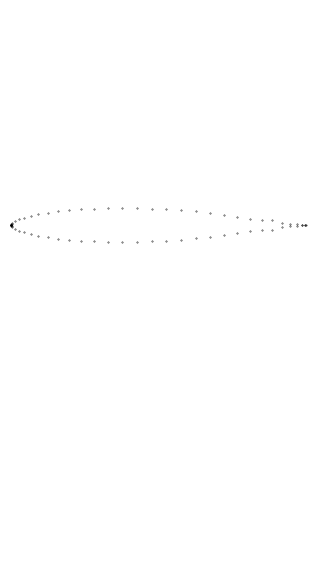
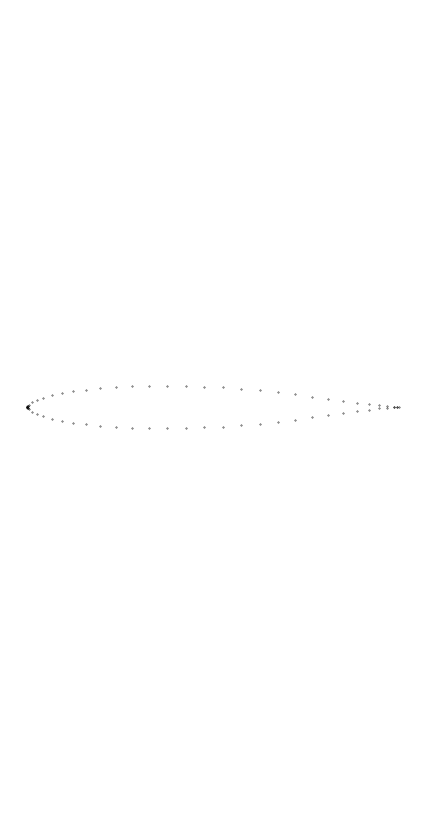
part: (273, 225) -> (357, 407), size x0.62

